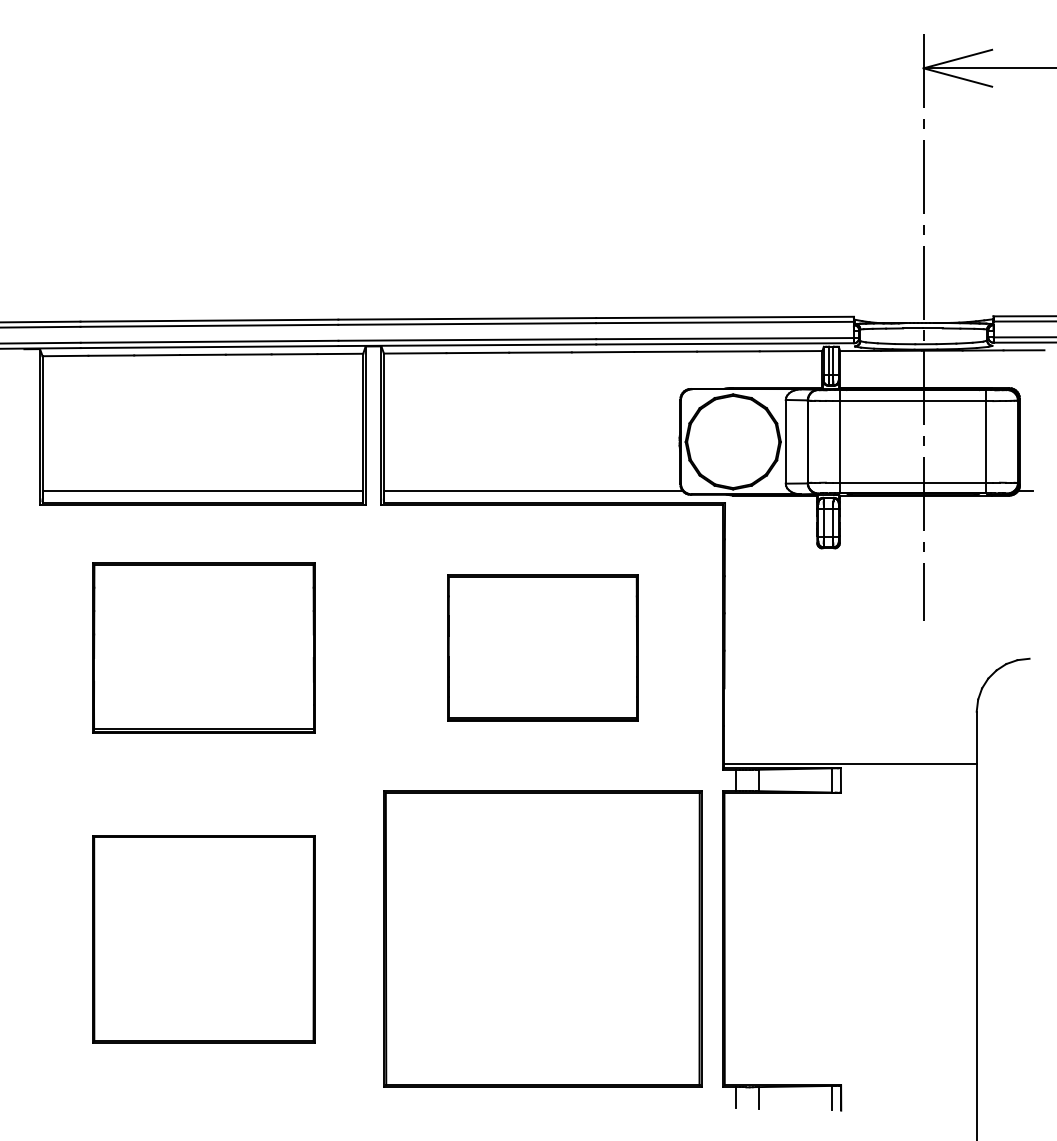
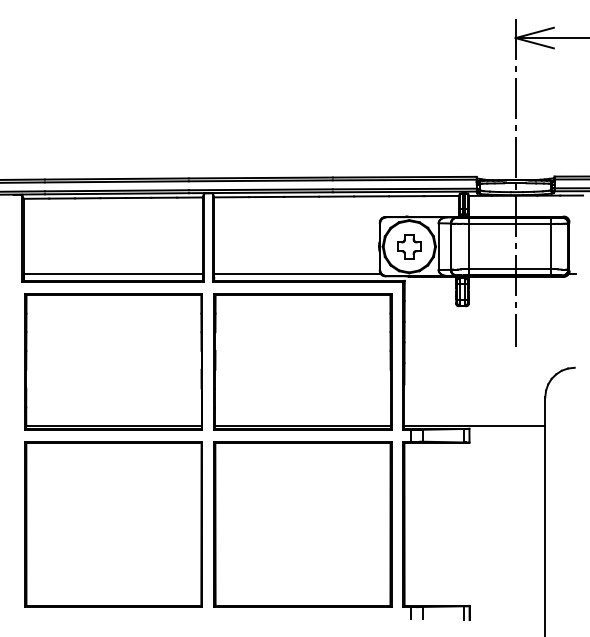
part: (733, 441) -> (409, 246), added
part: (203, 647) -> (113, 361), size x1.43
part: (541, 647) -> (302, 361), size x1.67
part: (203, 939) -> (113, 524), size x1.43

